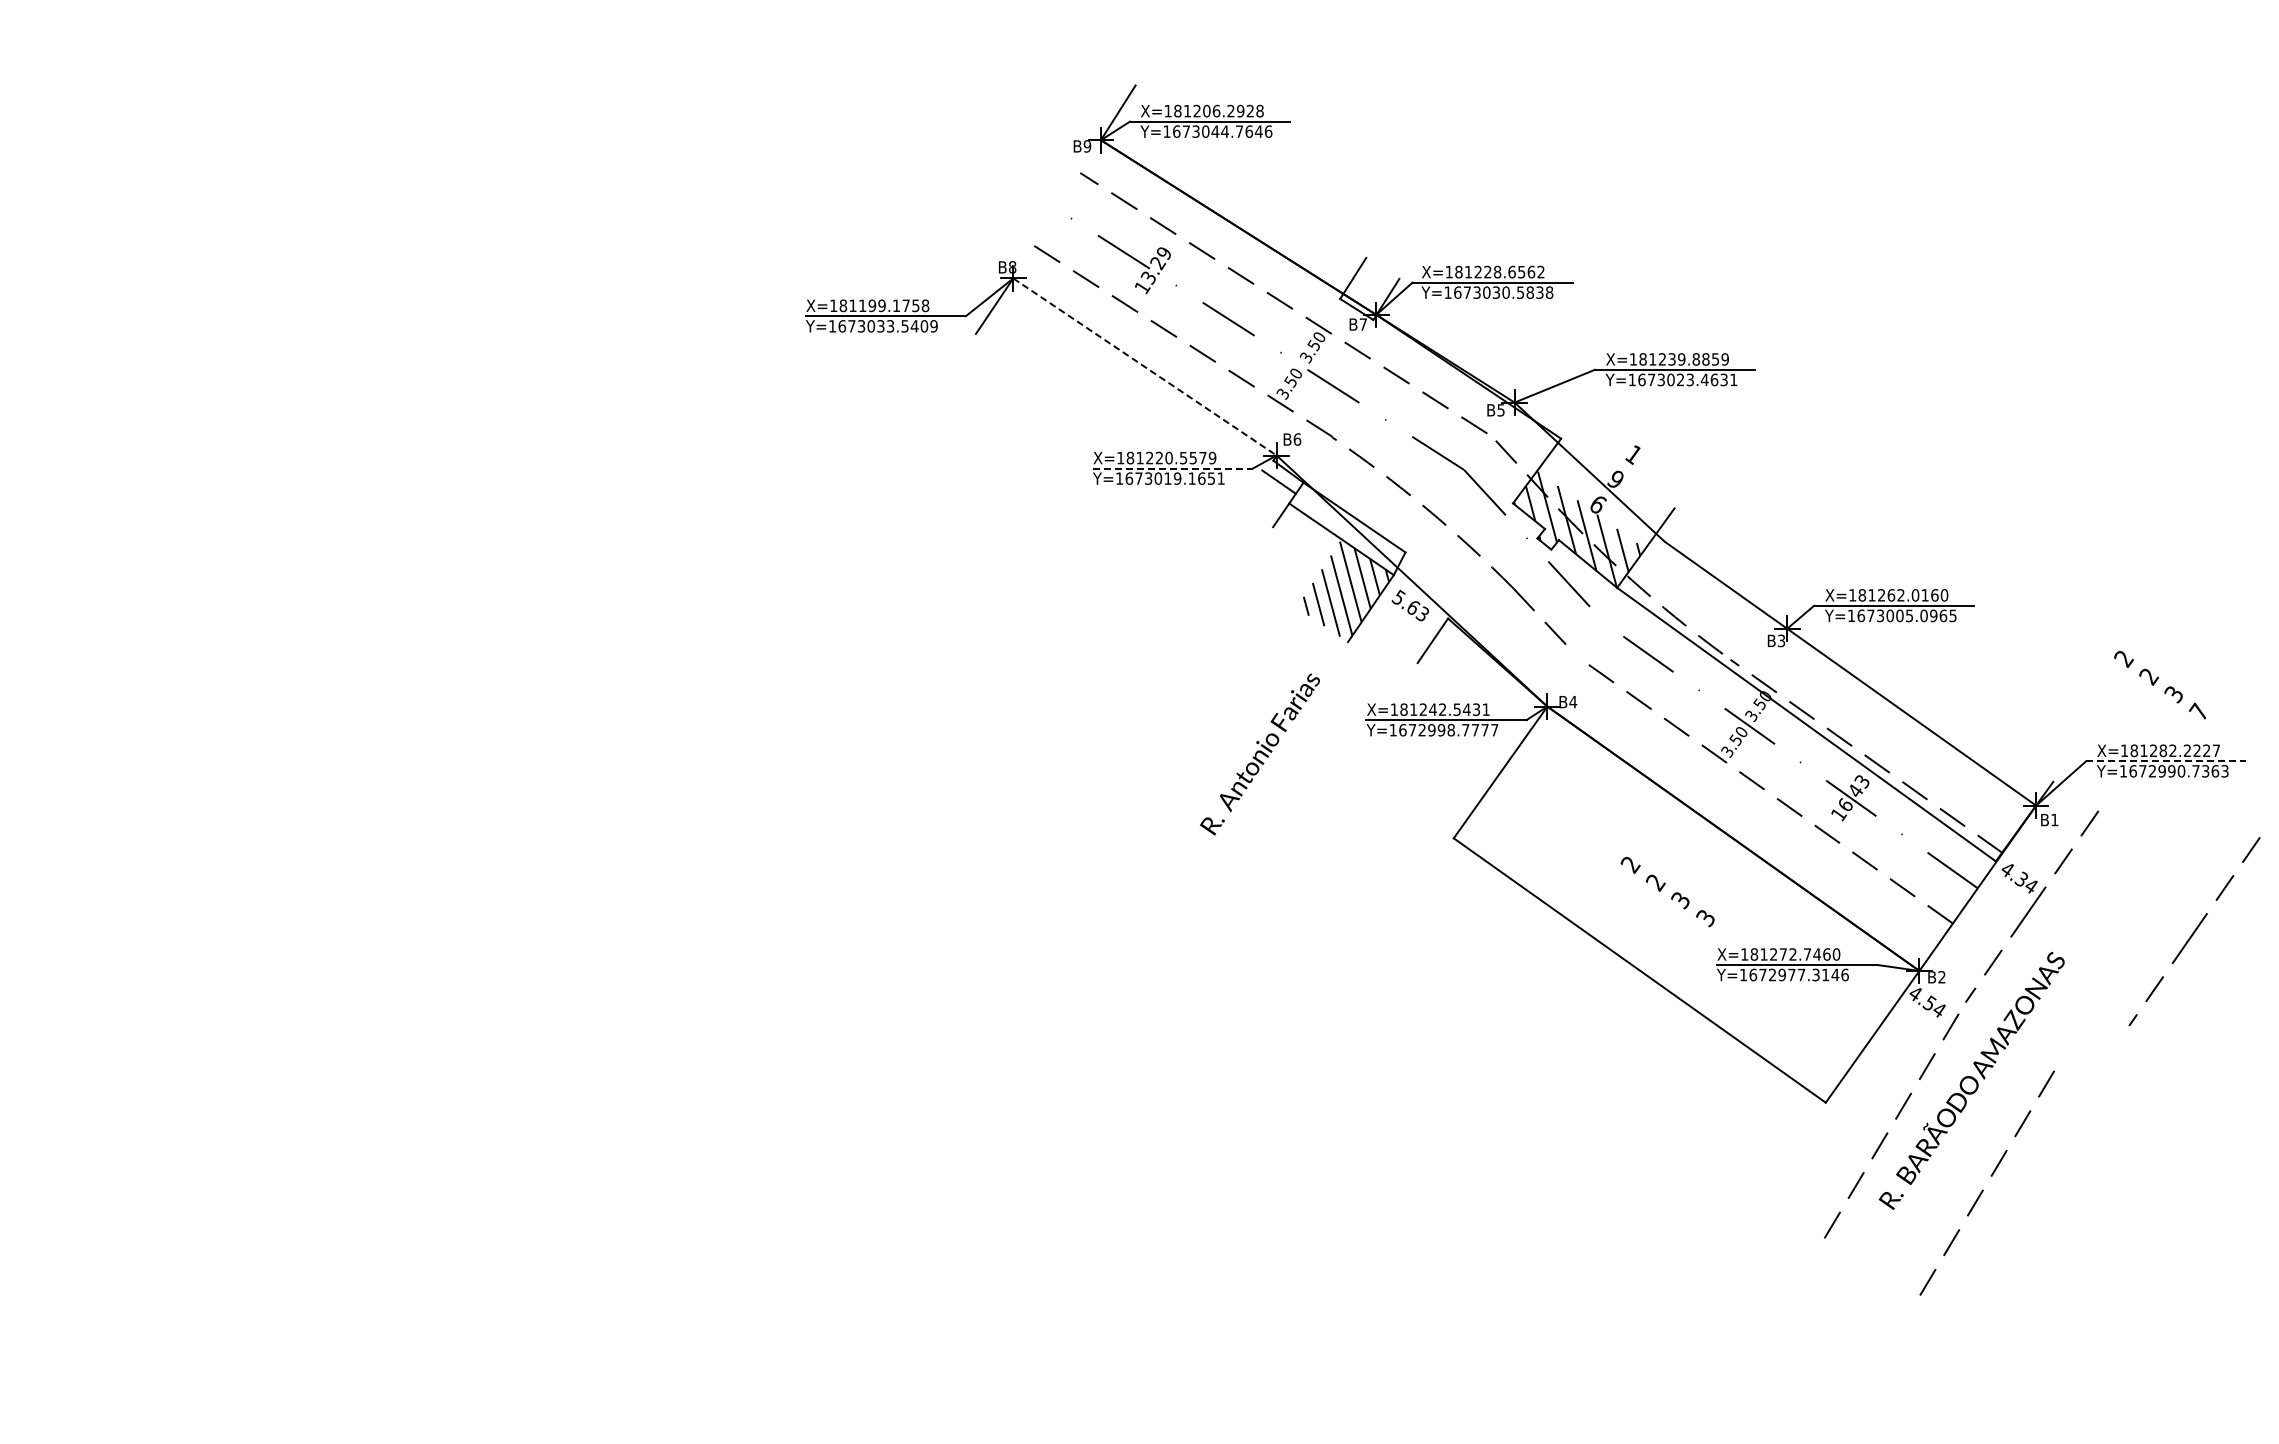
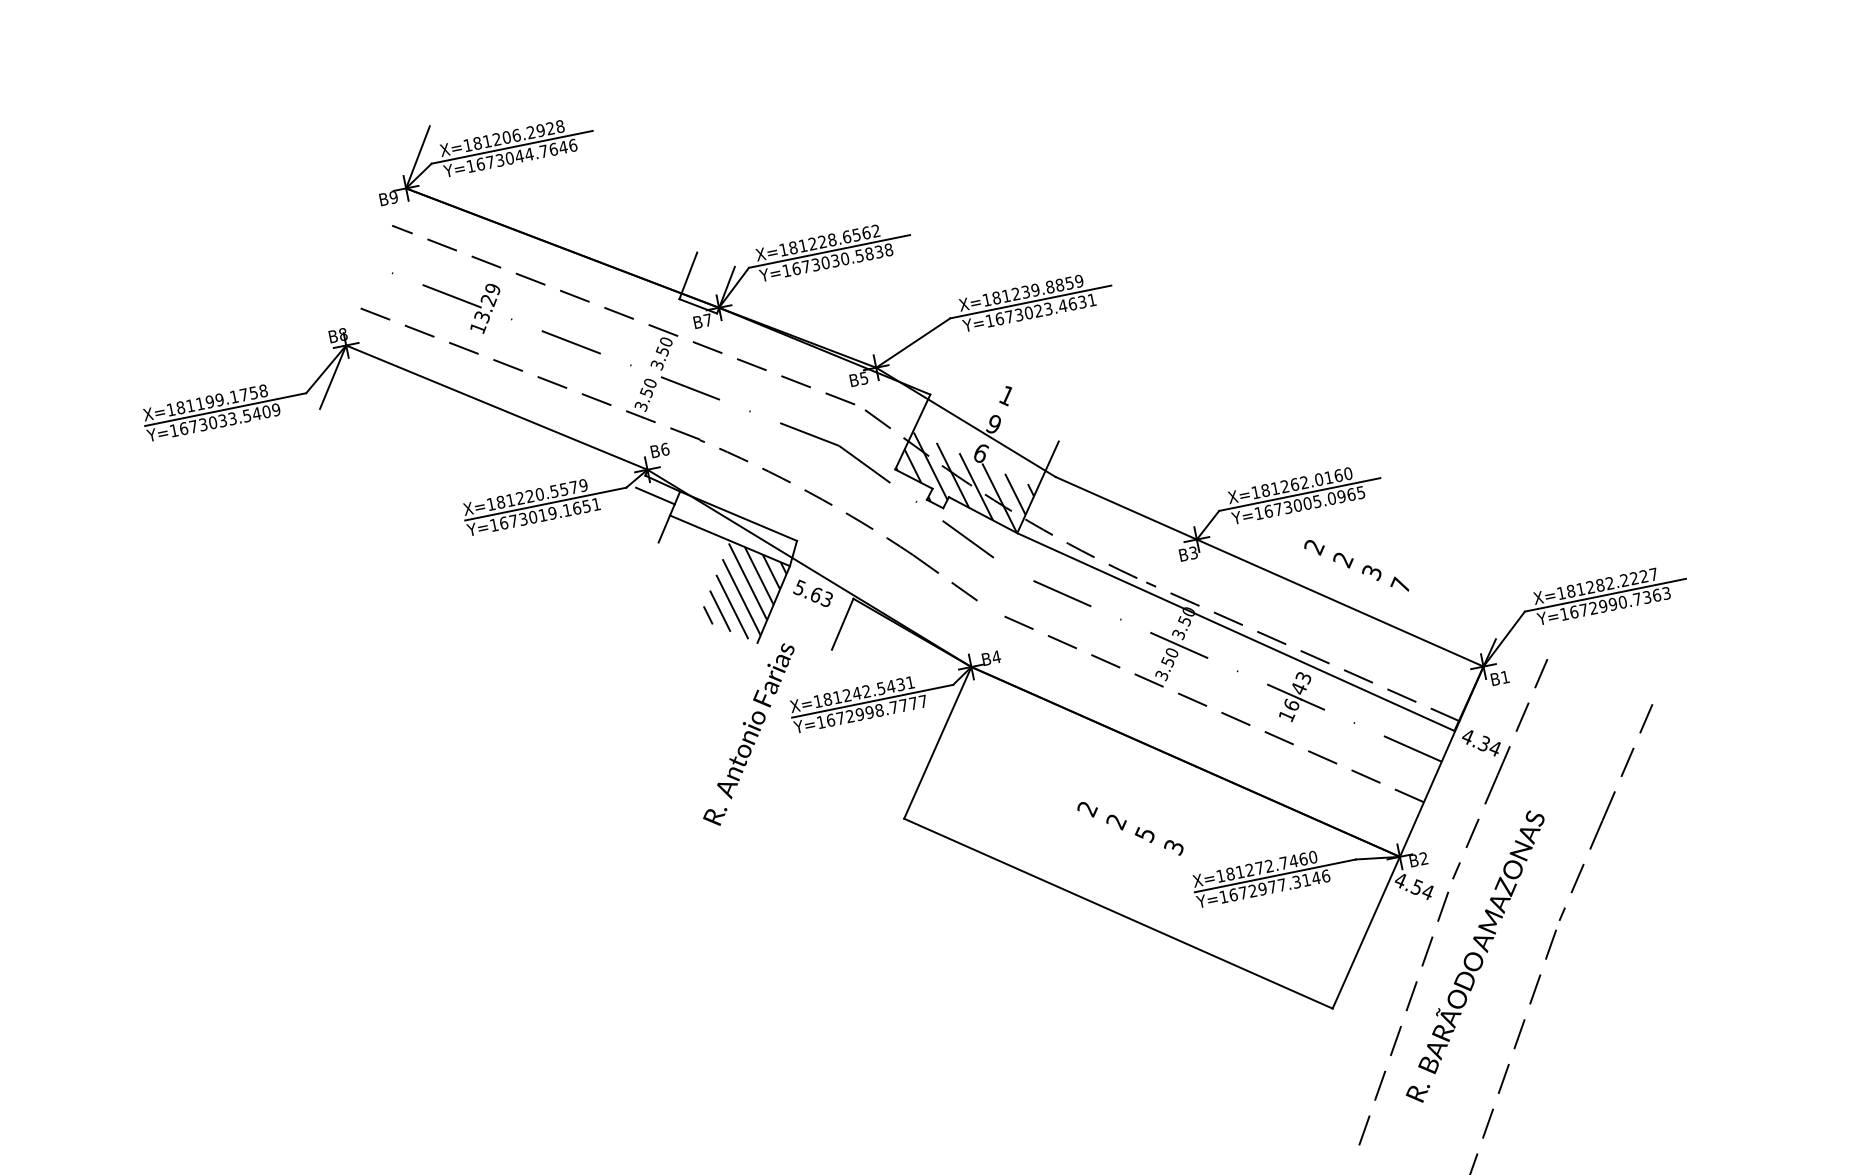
line: (1144, 366) -> (496, 407), dashed -> solid
line: (1173, 468) -> (546, 503), dashed -> solid
text: (2159, 685) -> (1355, 566), moved
text: (1259, 754) -> (748, 735), moved
line: (2166, 761) -> (1605, 595), dashed -> solid
text: (1679, 897) -> (1143, 832), 3 -> 5
part: (2194, 931) -> (1605, 812), moved

